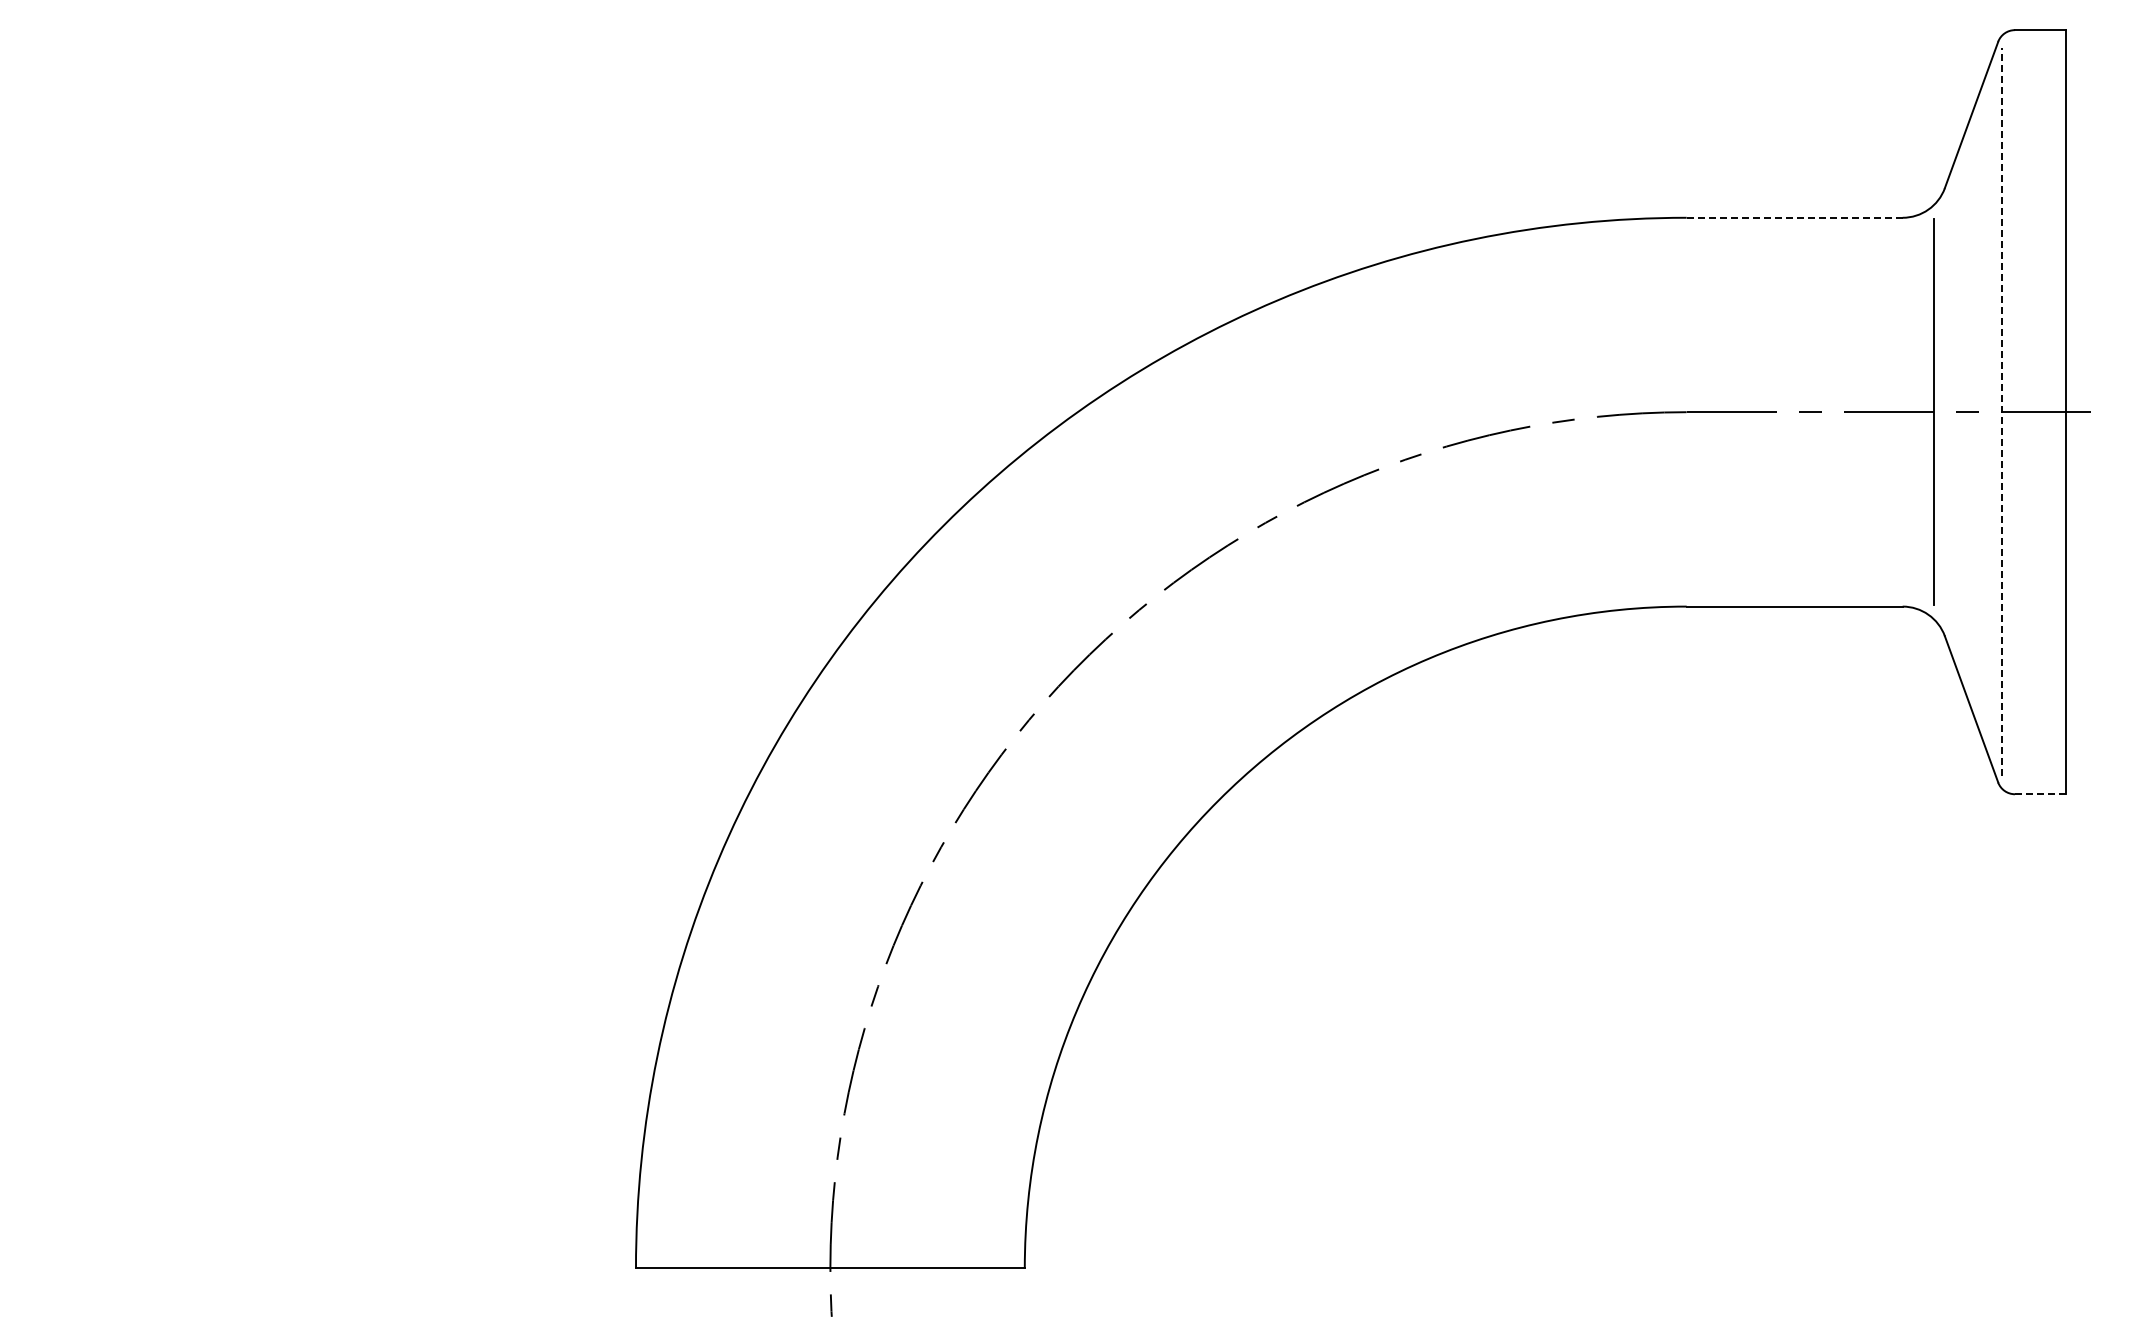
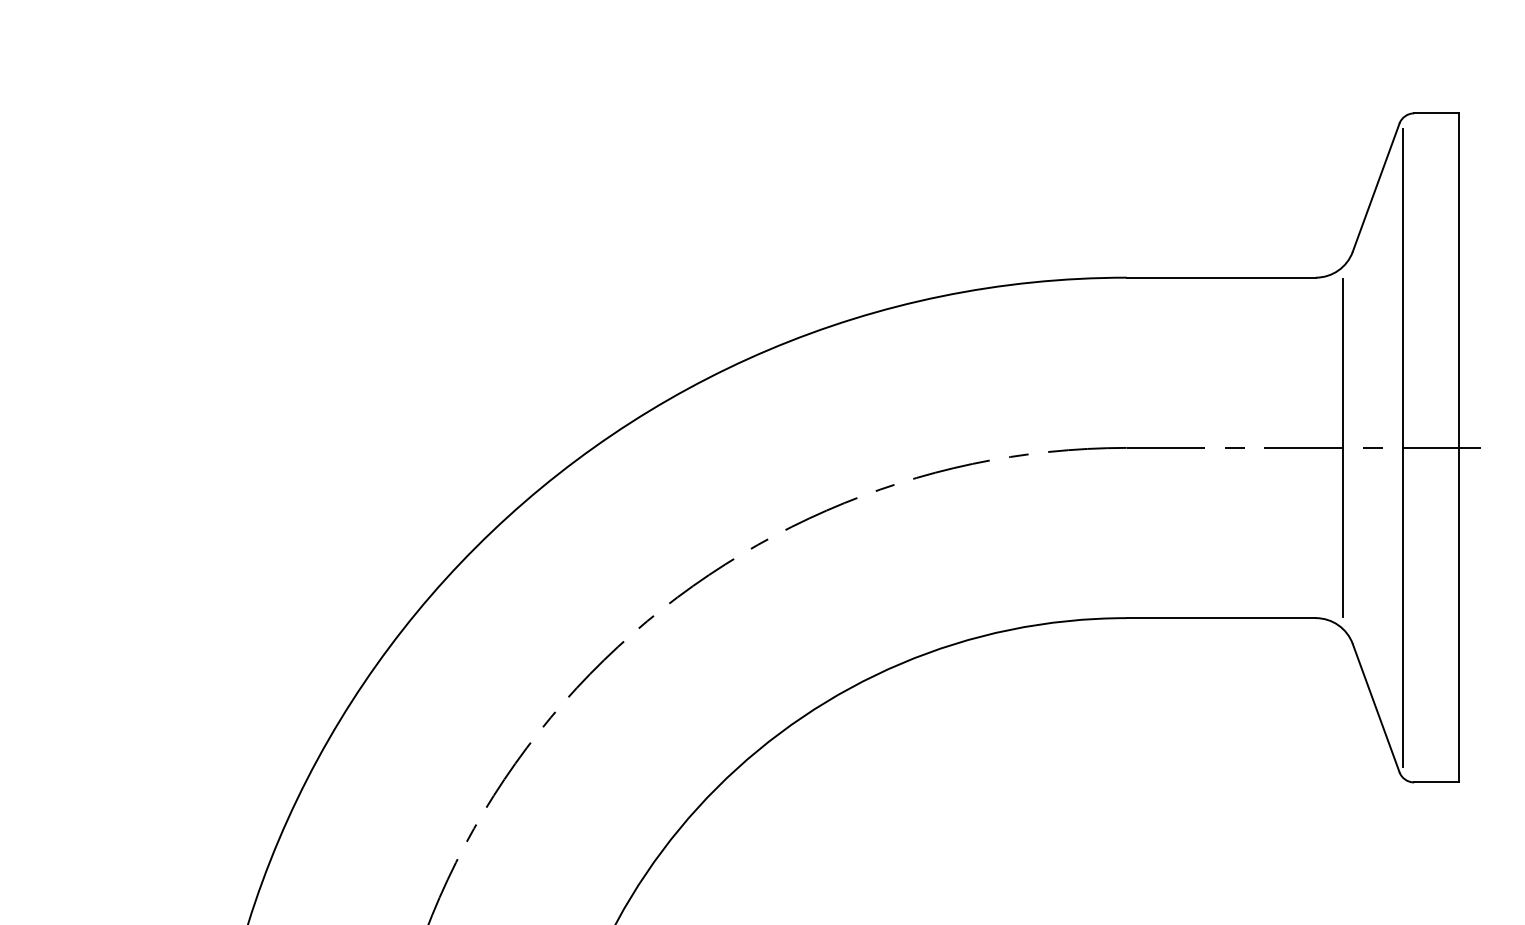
line: (1794, 217) -> (1221, 277), dashed -> solid
line: (2002, 411) -> (1403, 447), dashed -> solid
line: (2040, 794) -> (1436, 782), dashed -> solid

